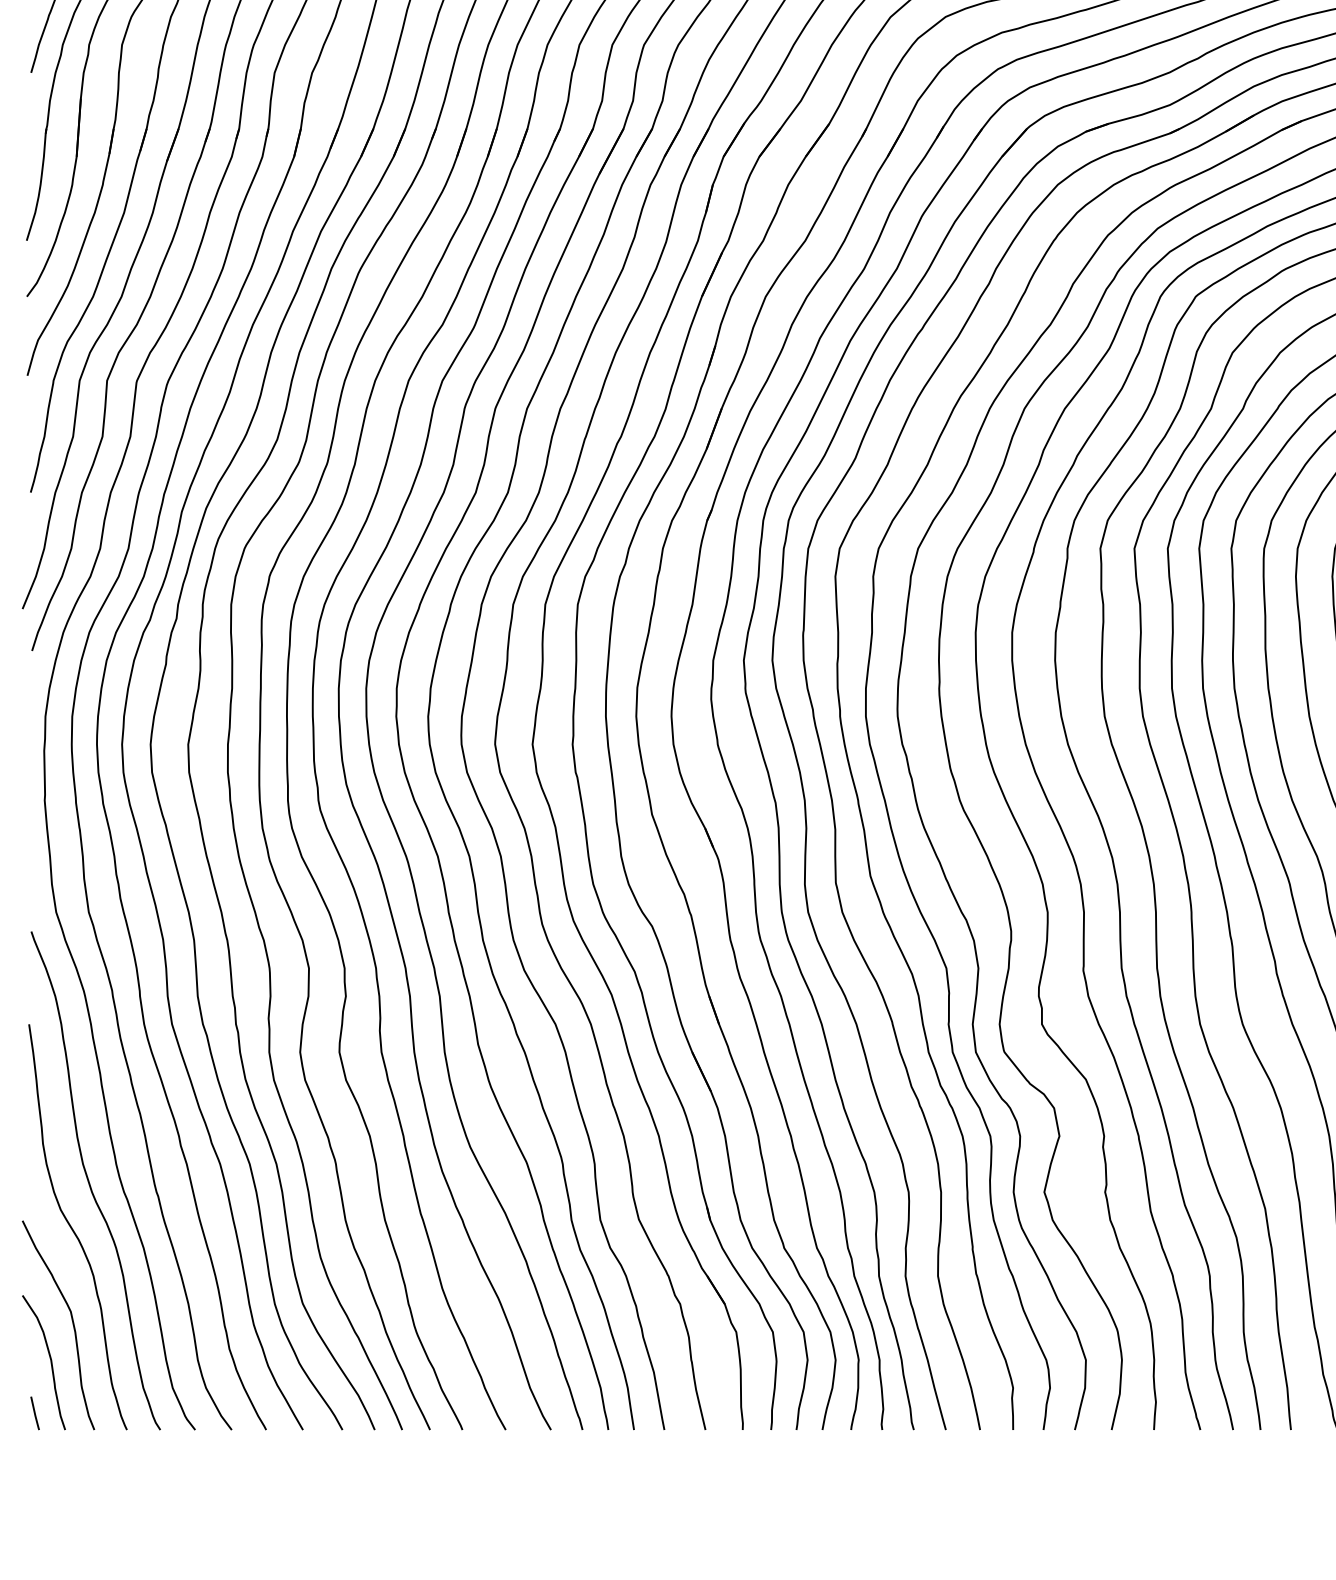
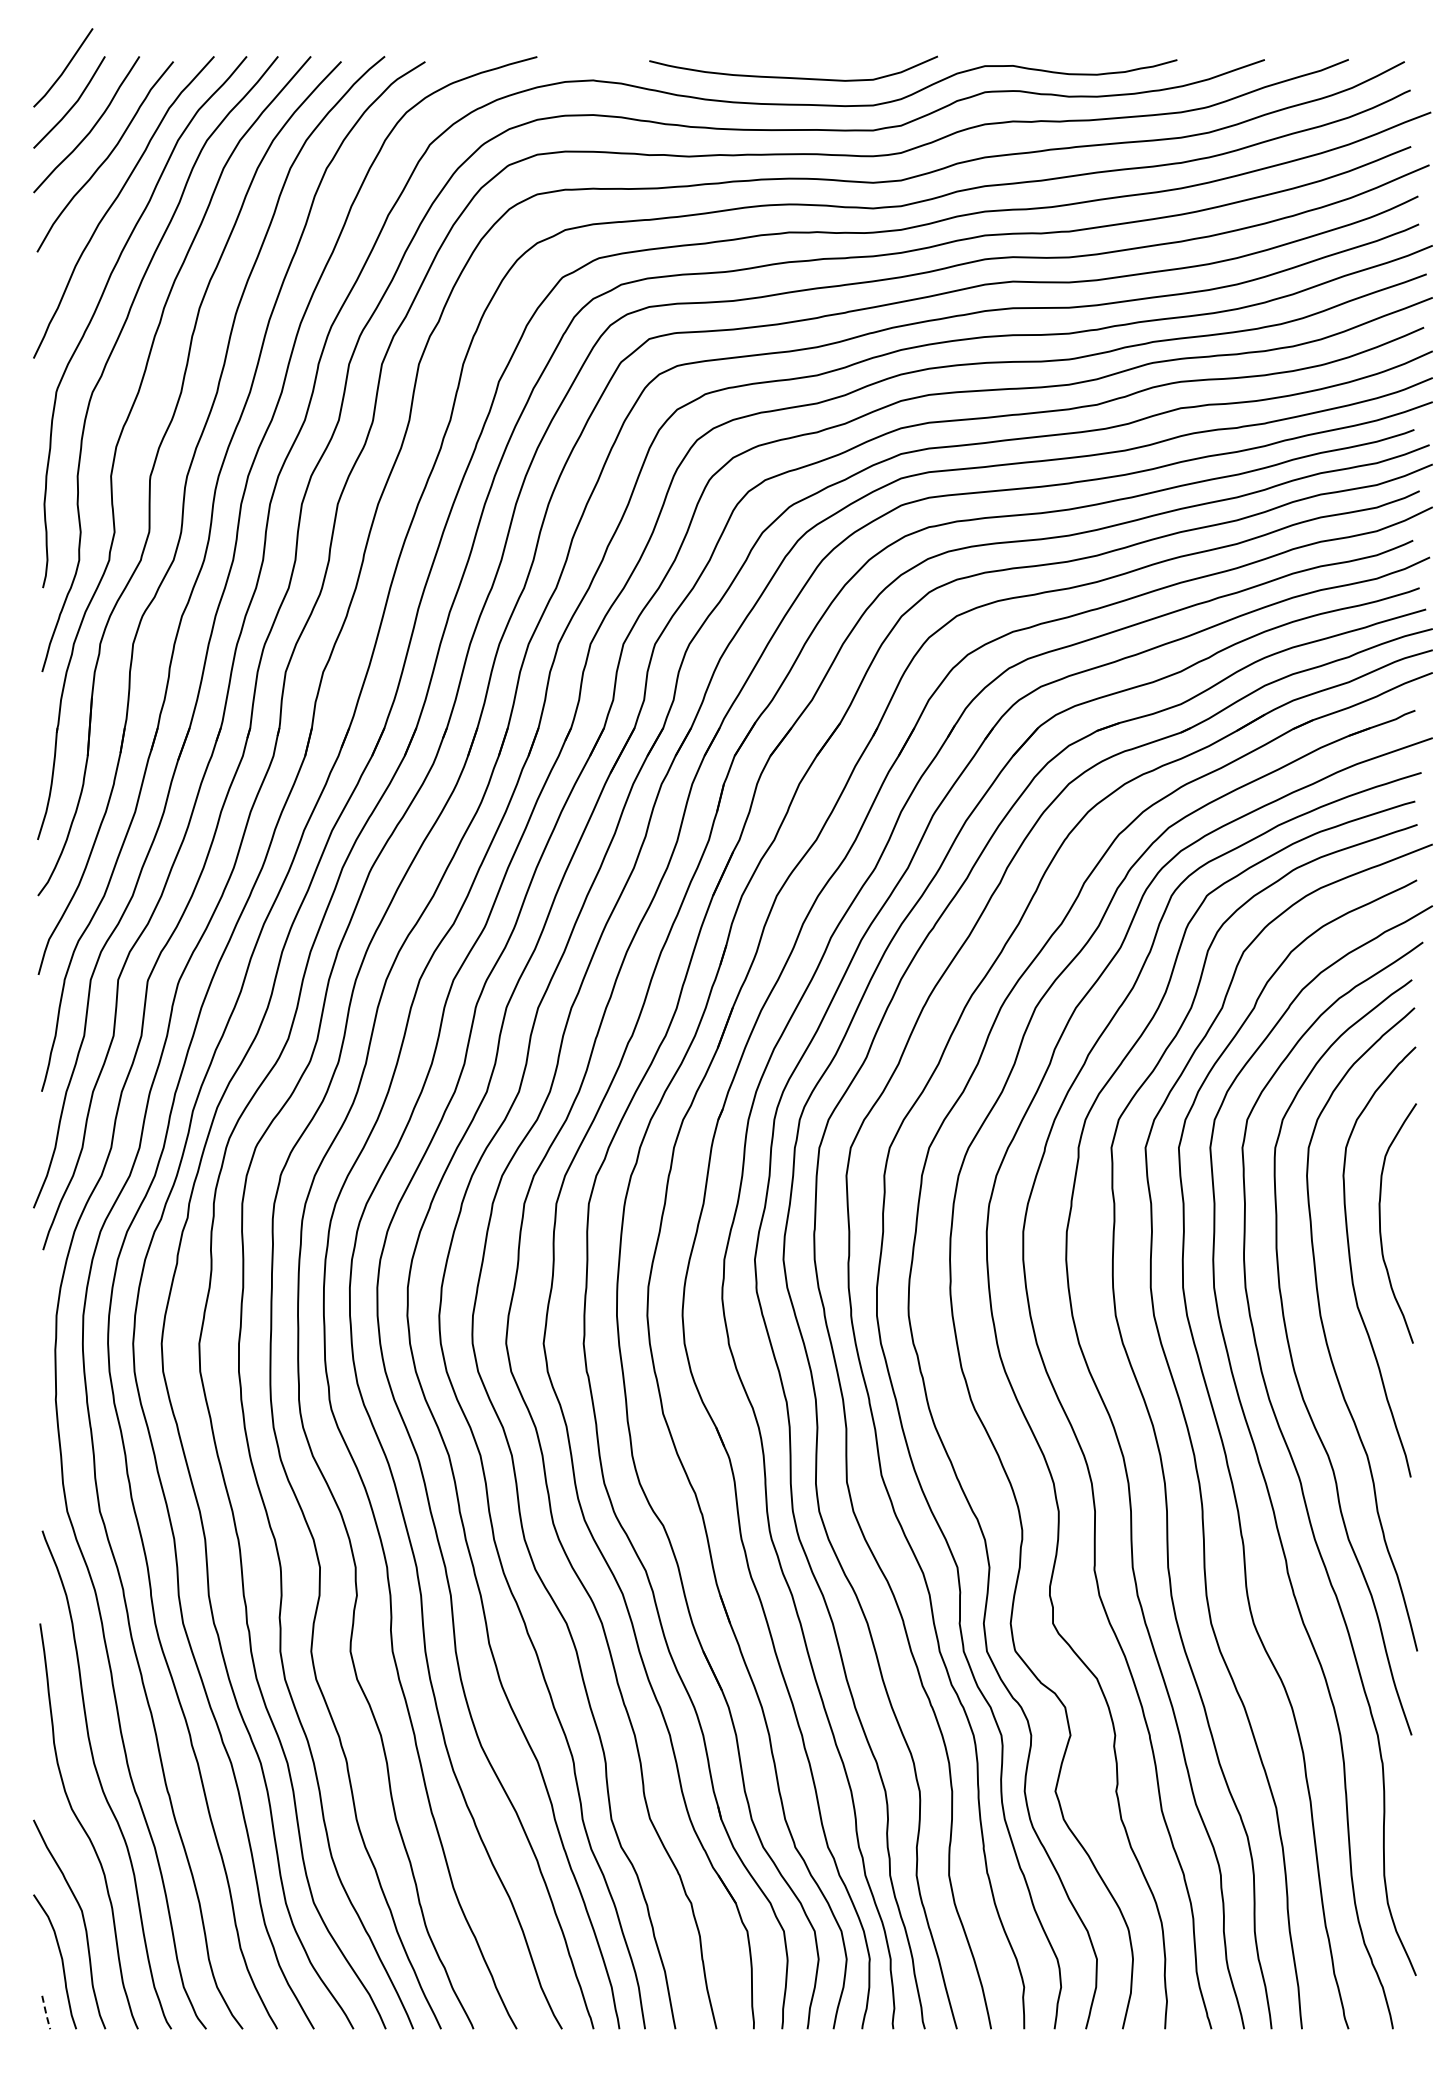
line: (35, 1415) -> (46, 2014), solid -> dashed

